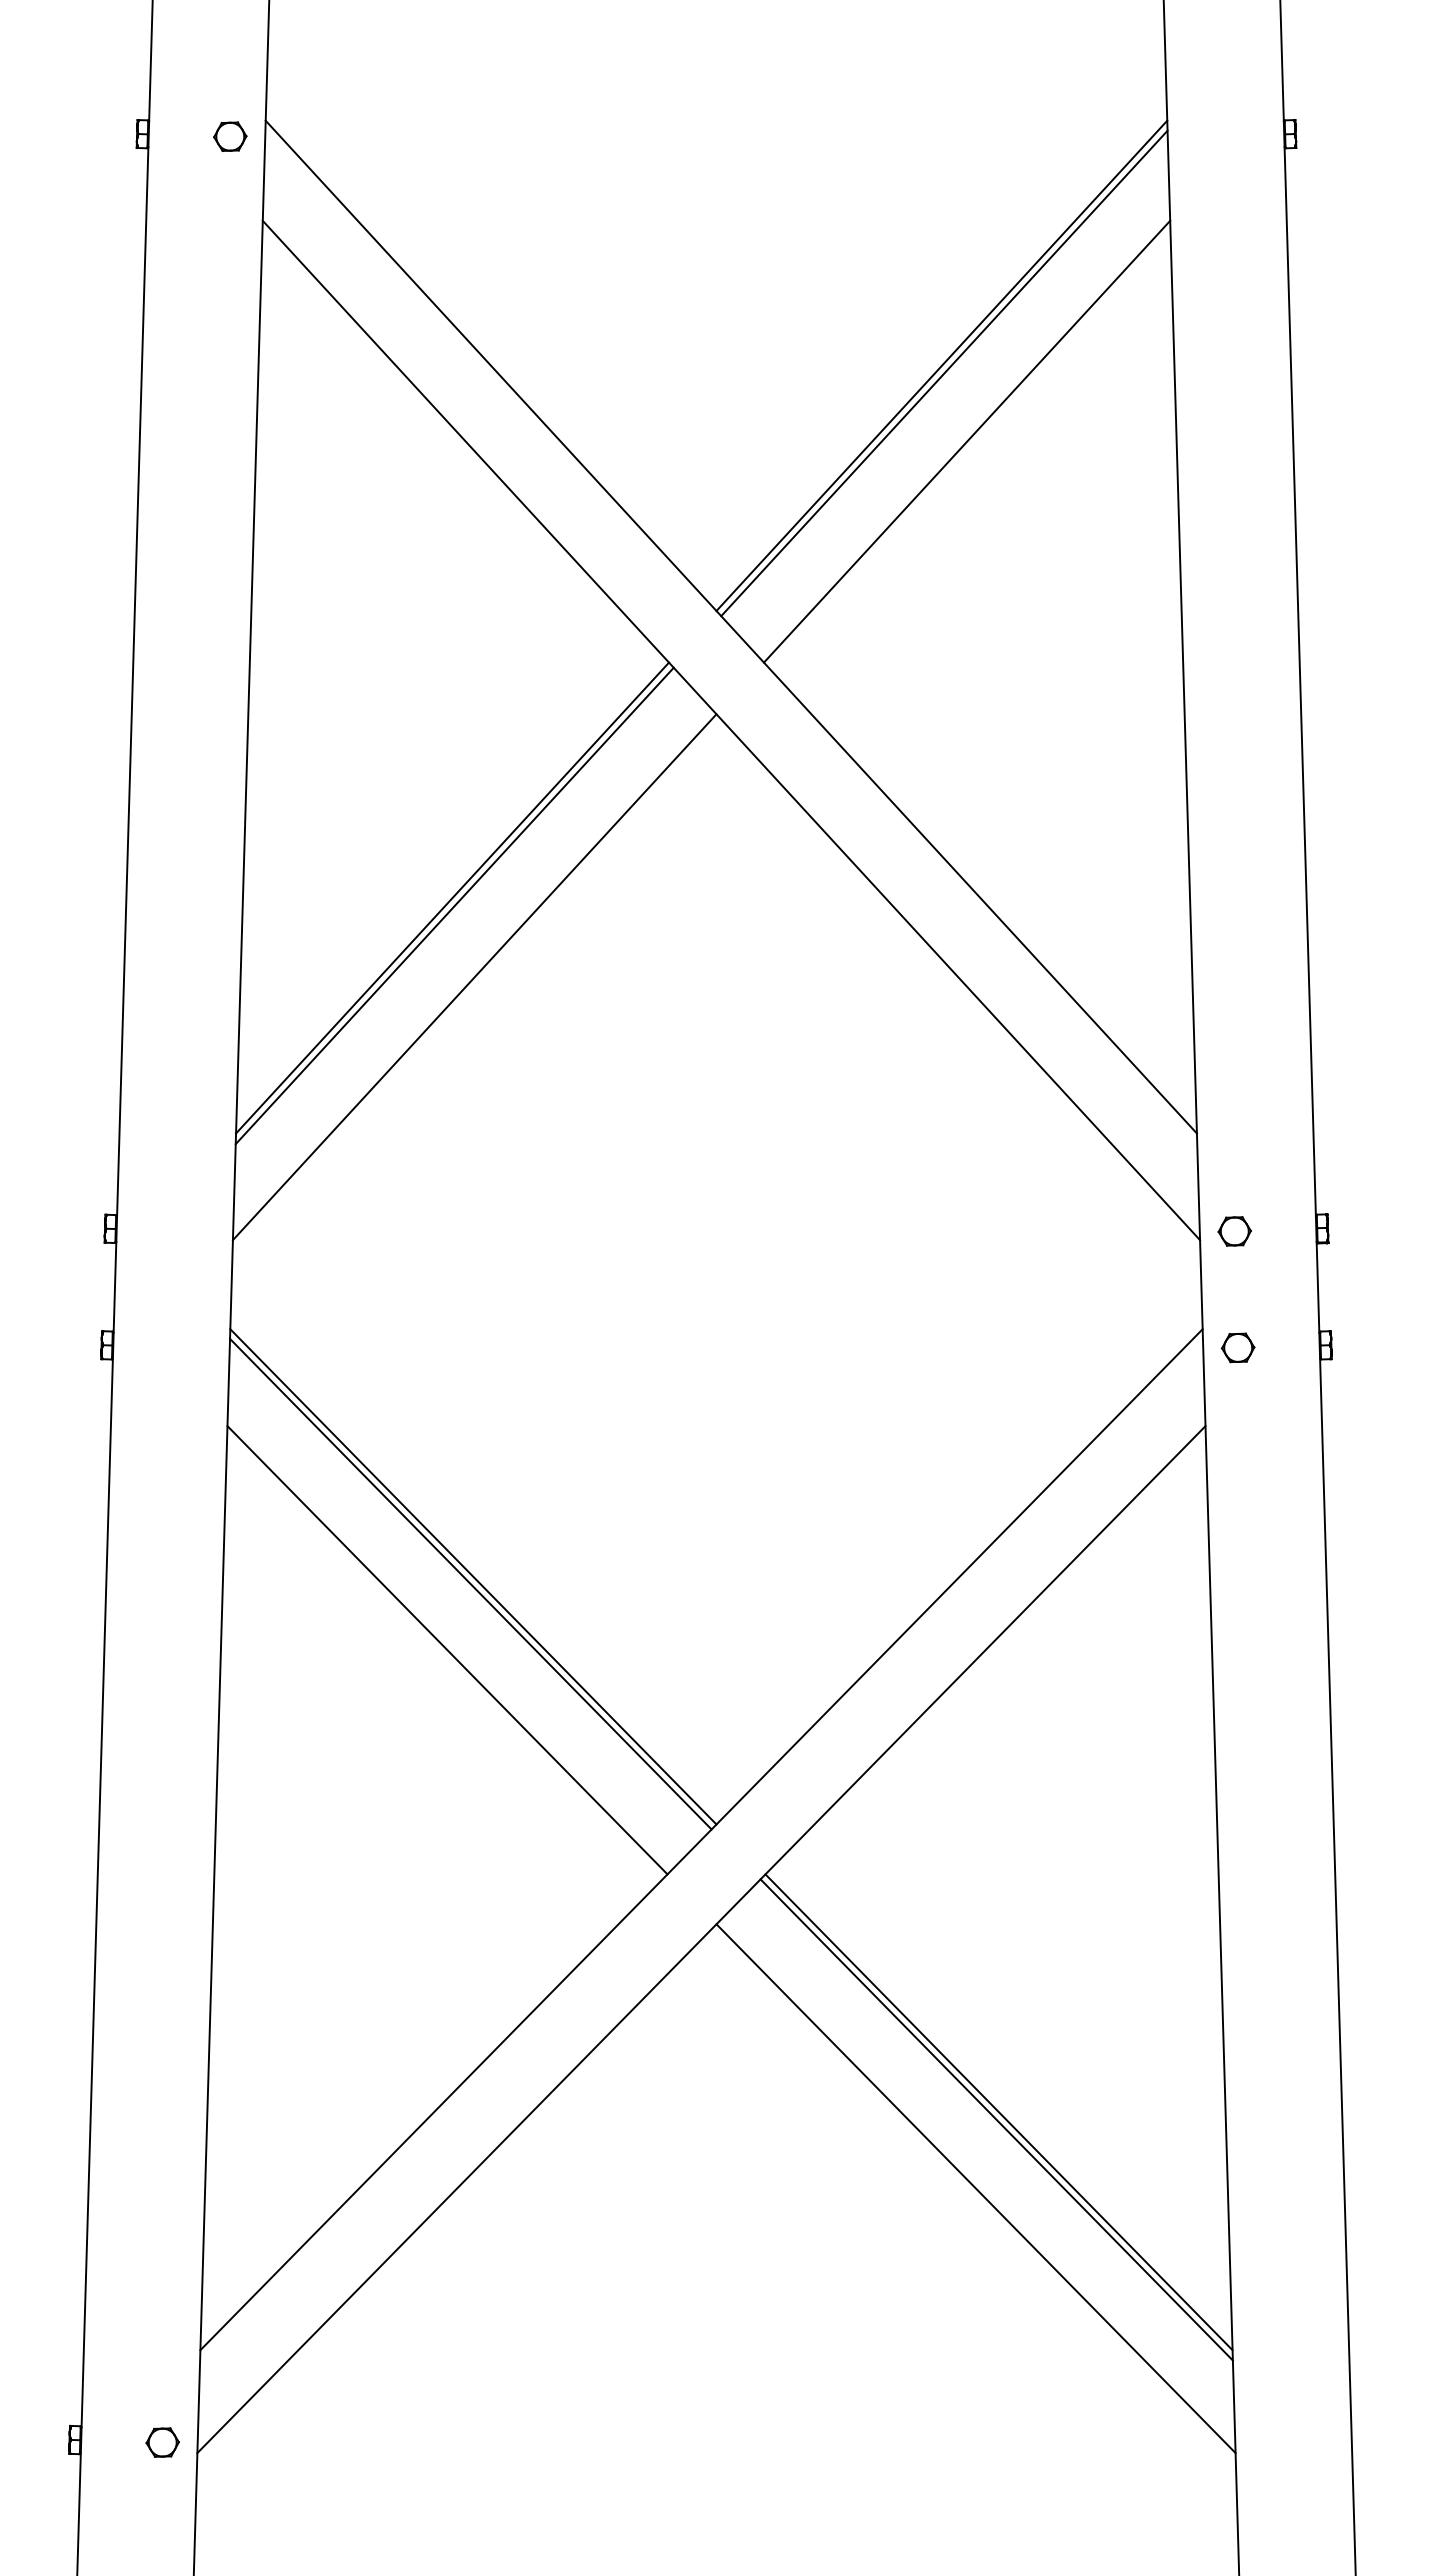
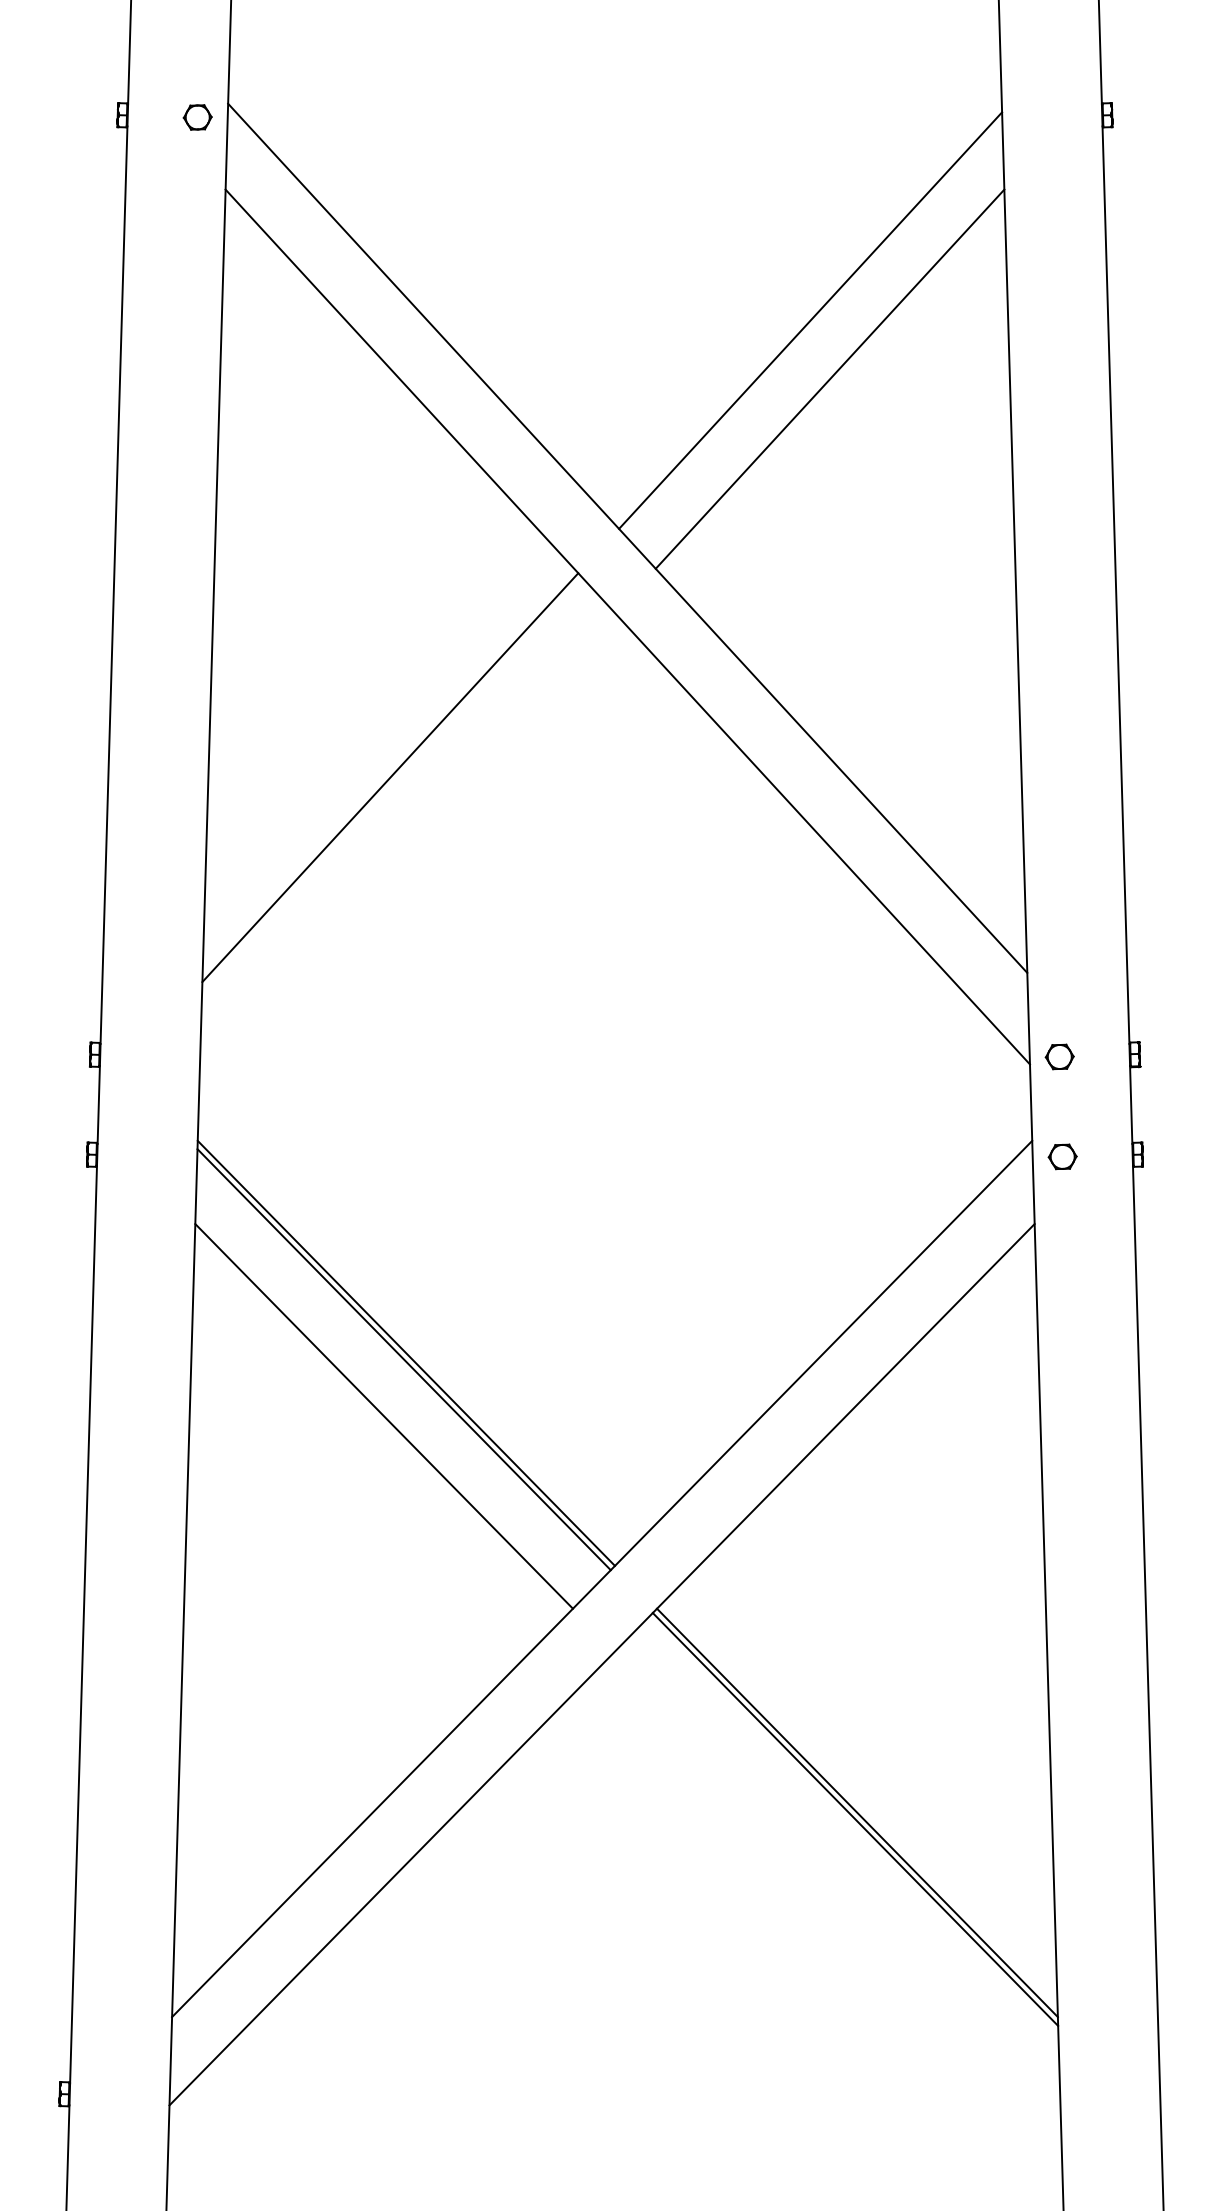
line: (941, 365) -> (808, 313), removed
line: (452, 897) -> (388, 770), removed
line: (474, 977) -> (407, 839), removed
line: (975, 2188) -> (837, 1878), removed
part: (162, 2442) -> (139, 2096), removed

